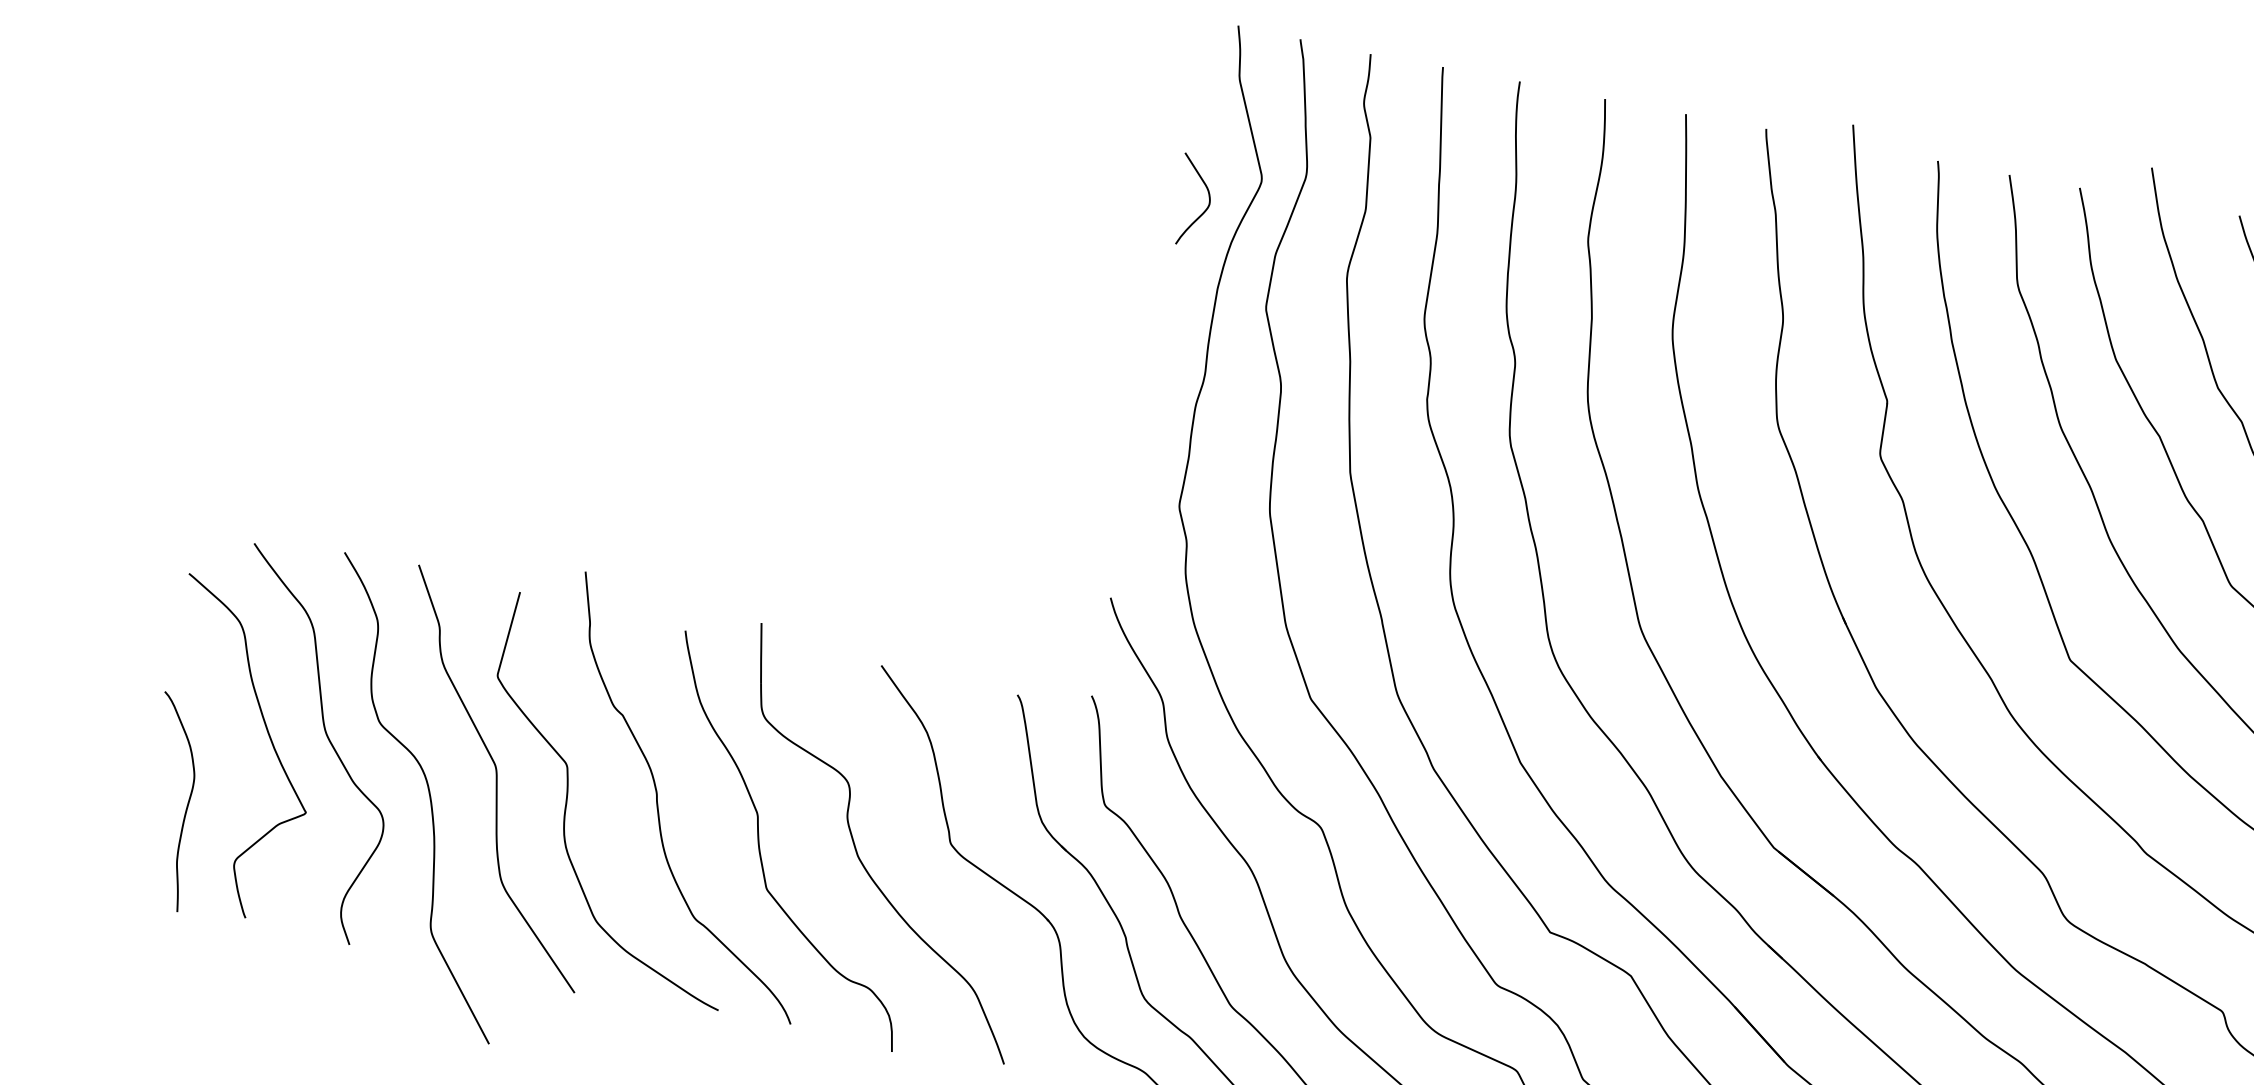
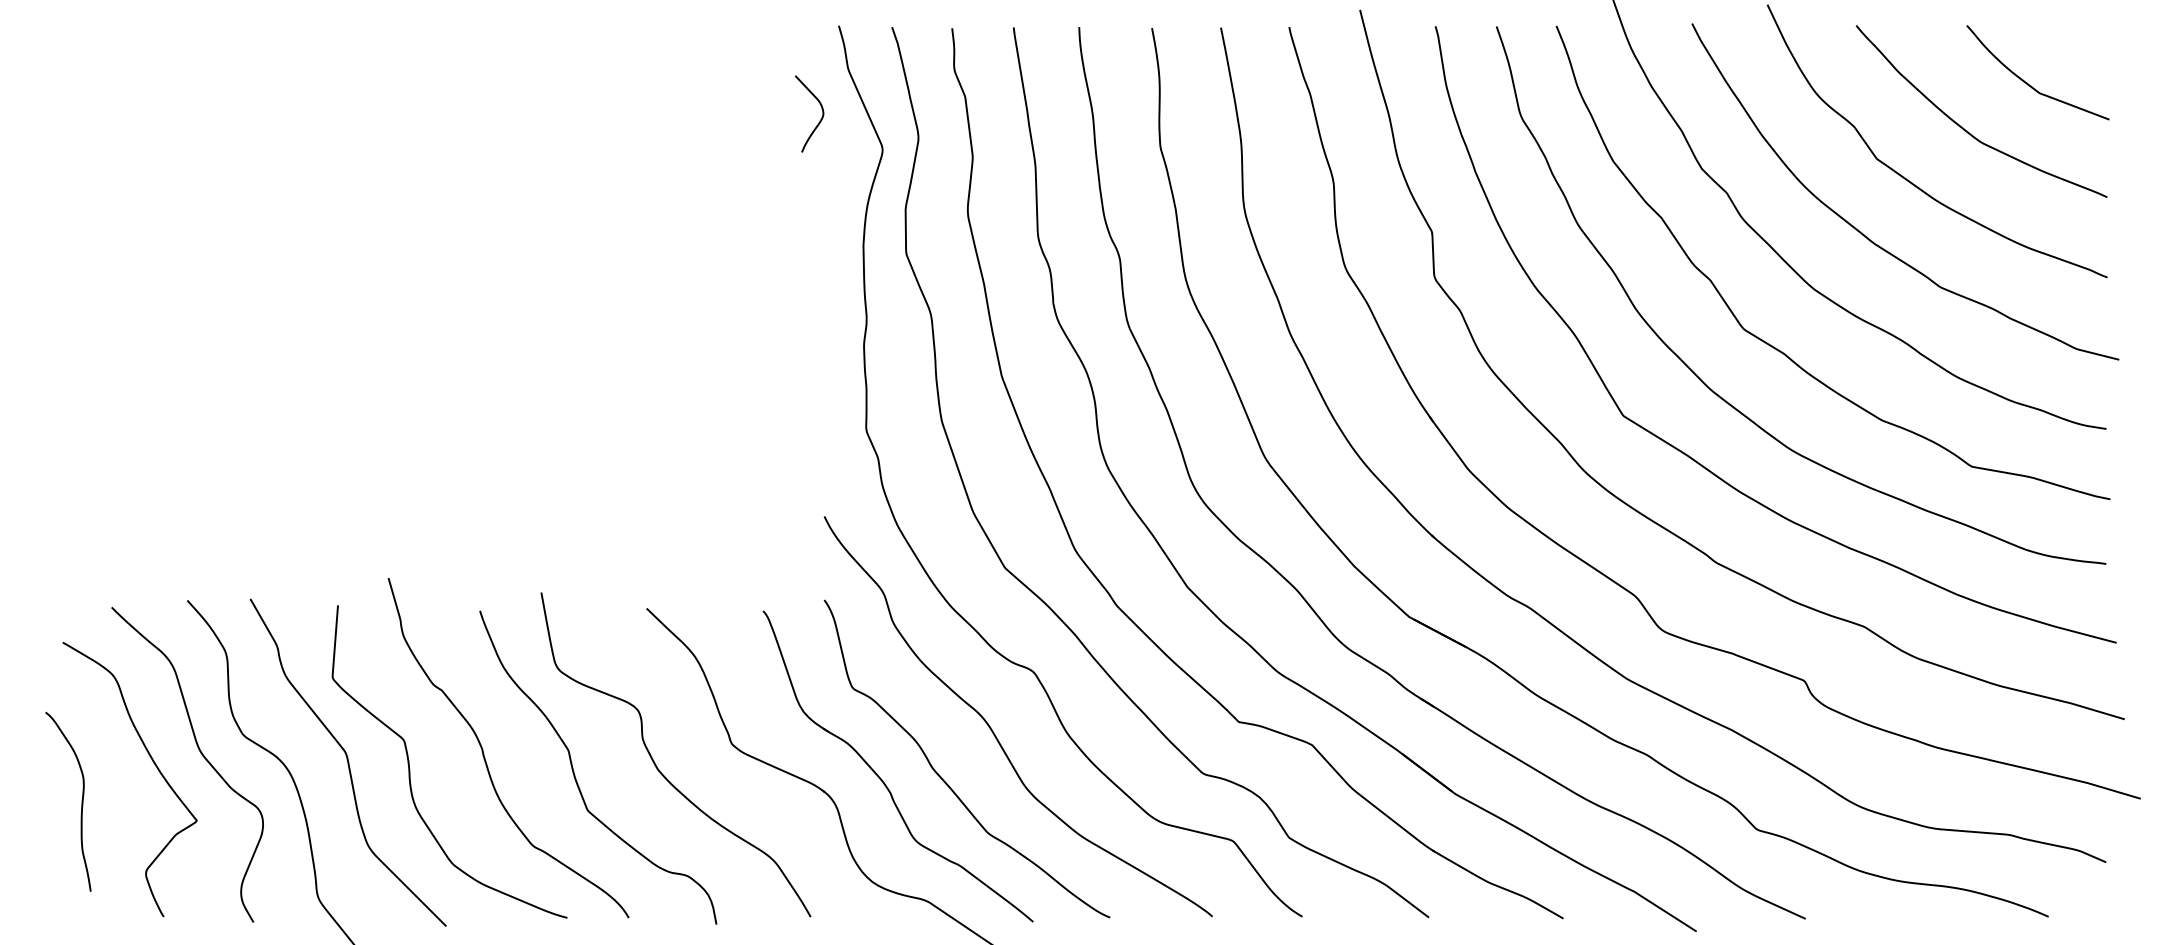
curve: (1204, 209) -> (820, 119), moved
curve: (186, 804) -> (81, 801), moved

